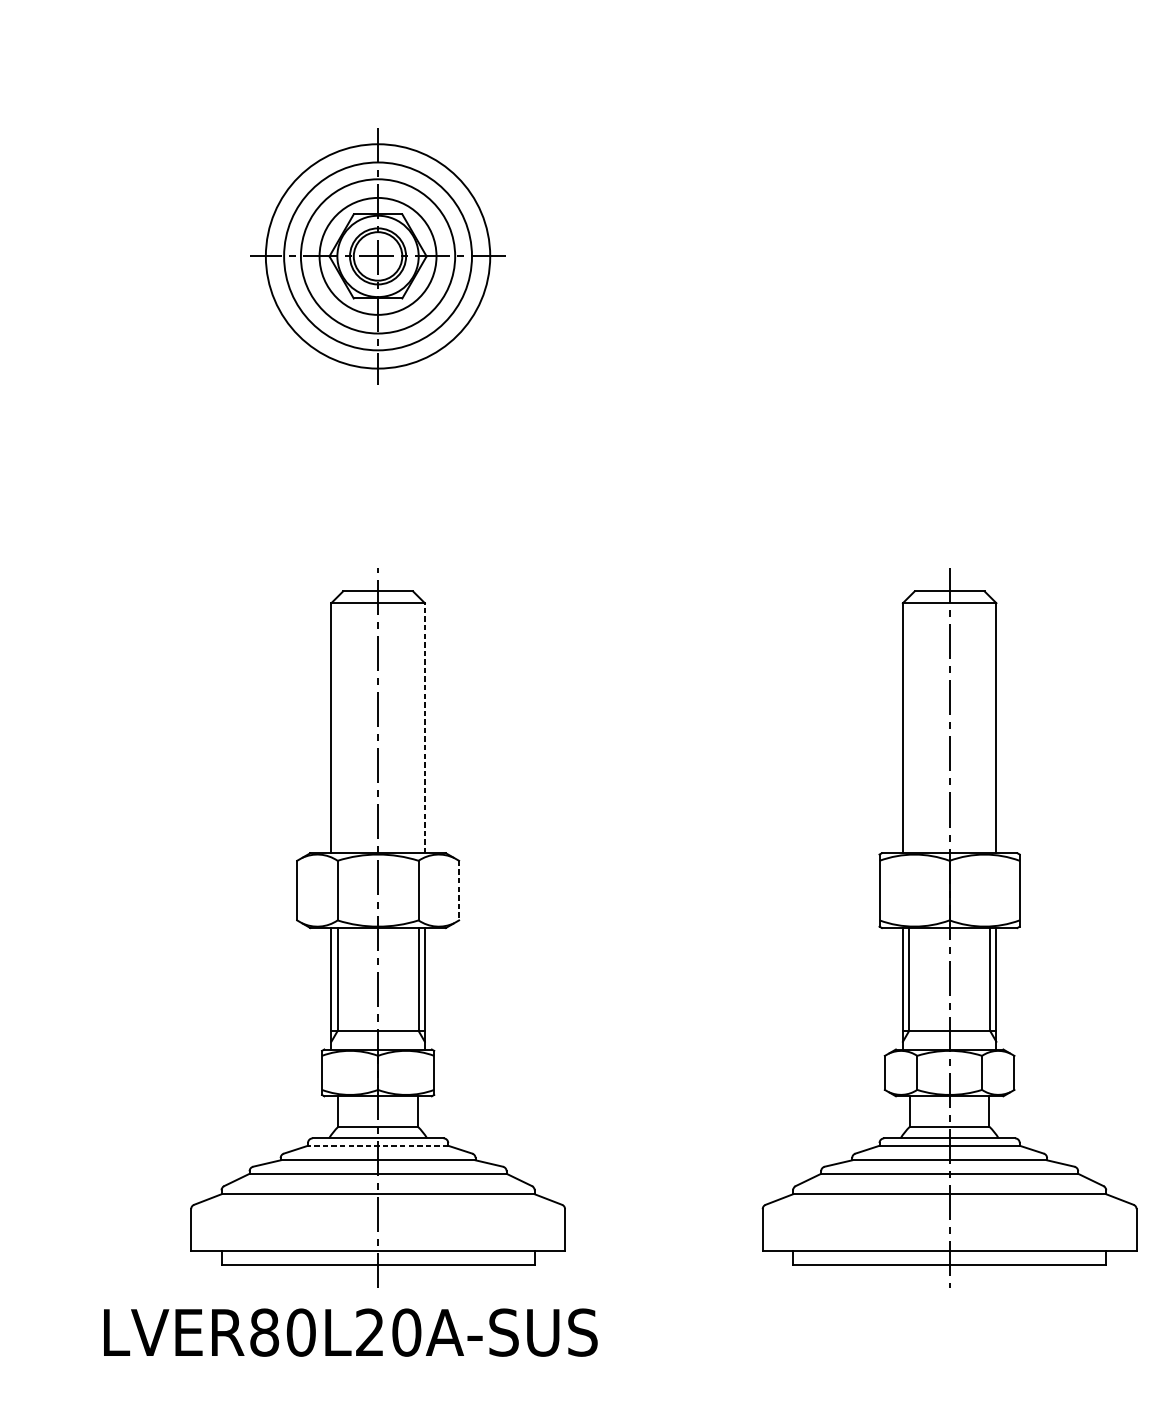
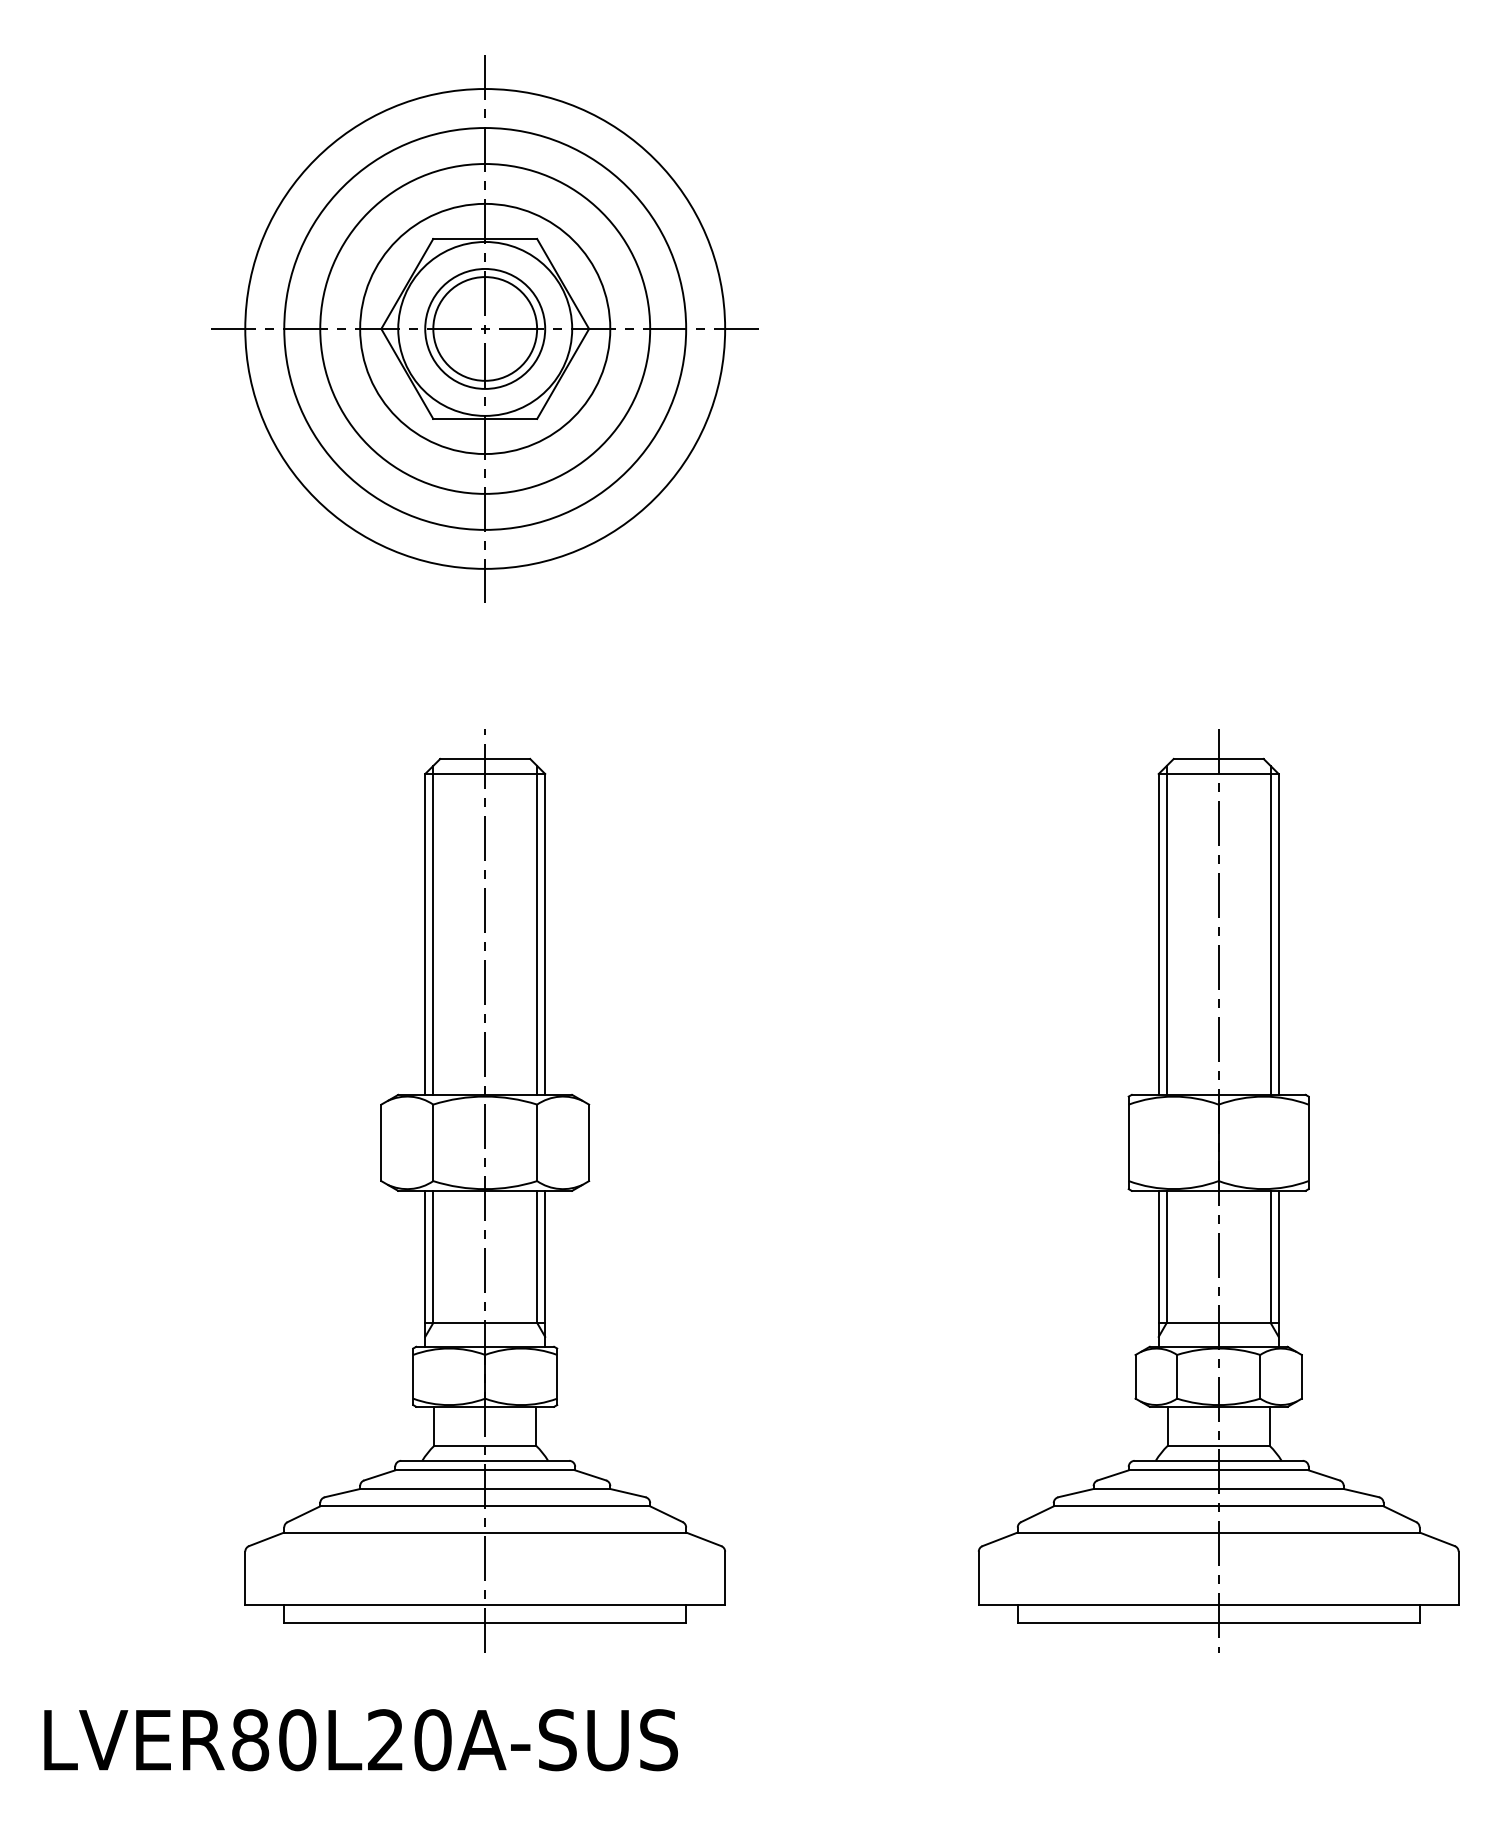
part: (377, 256) -> (484, 328), size x1.67
line: (337, 724) -> (433, 929), added
line: (418, 724) -> (537, 929), added
line: (908, 724) -> (1166, 929), added
line: (990, 724) -> (1270, 929), added
line: (425, 727) -> (545, 933), dashed -> solid
line: (459, 891) -> (589, 1143), dashed -> solid
line: (378, 1145) -> (485, 1470), dashed -> solid
text: (350, 1332) -> (360, 1740), moved

